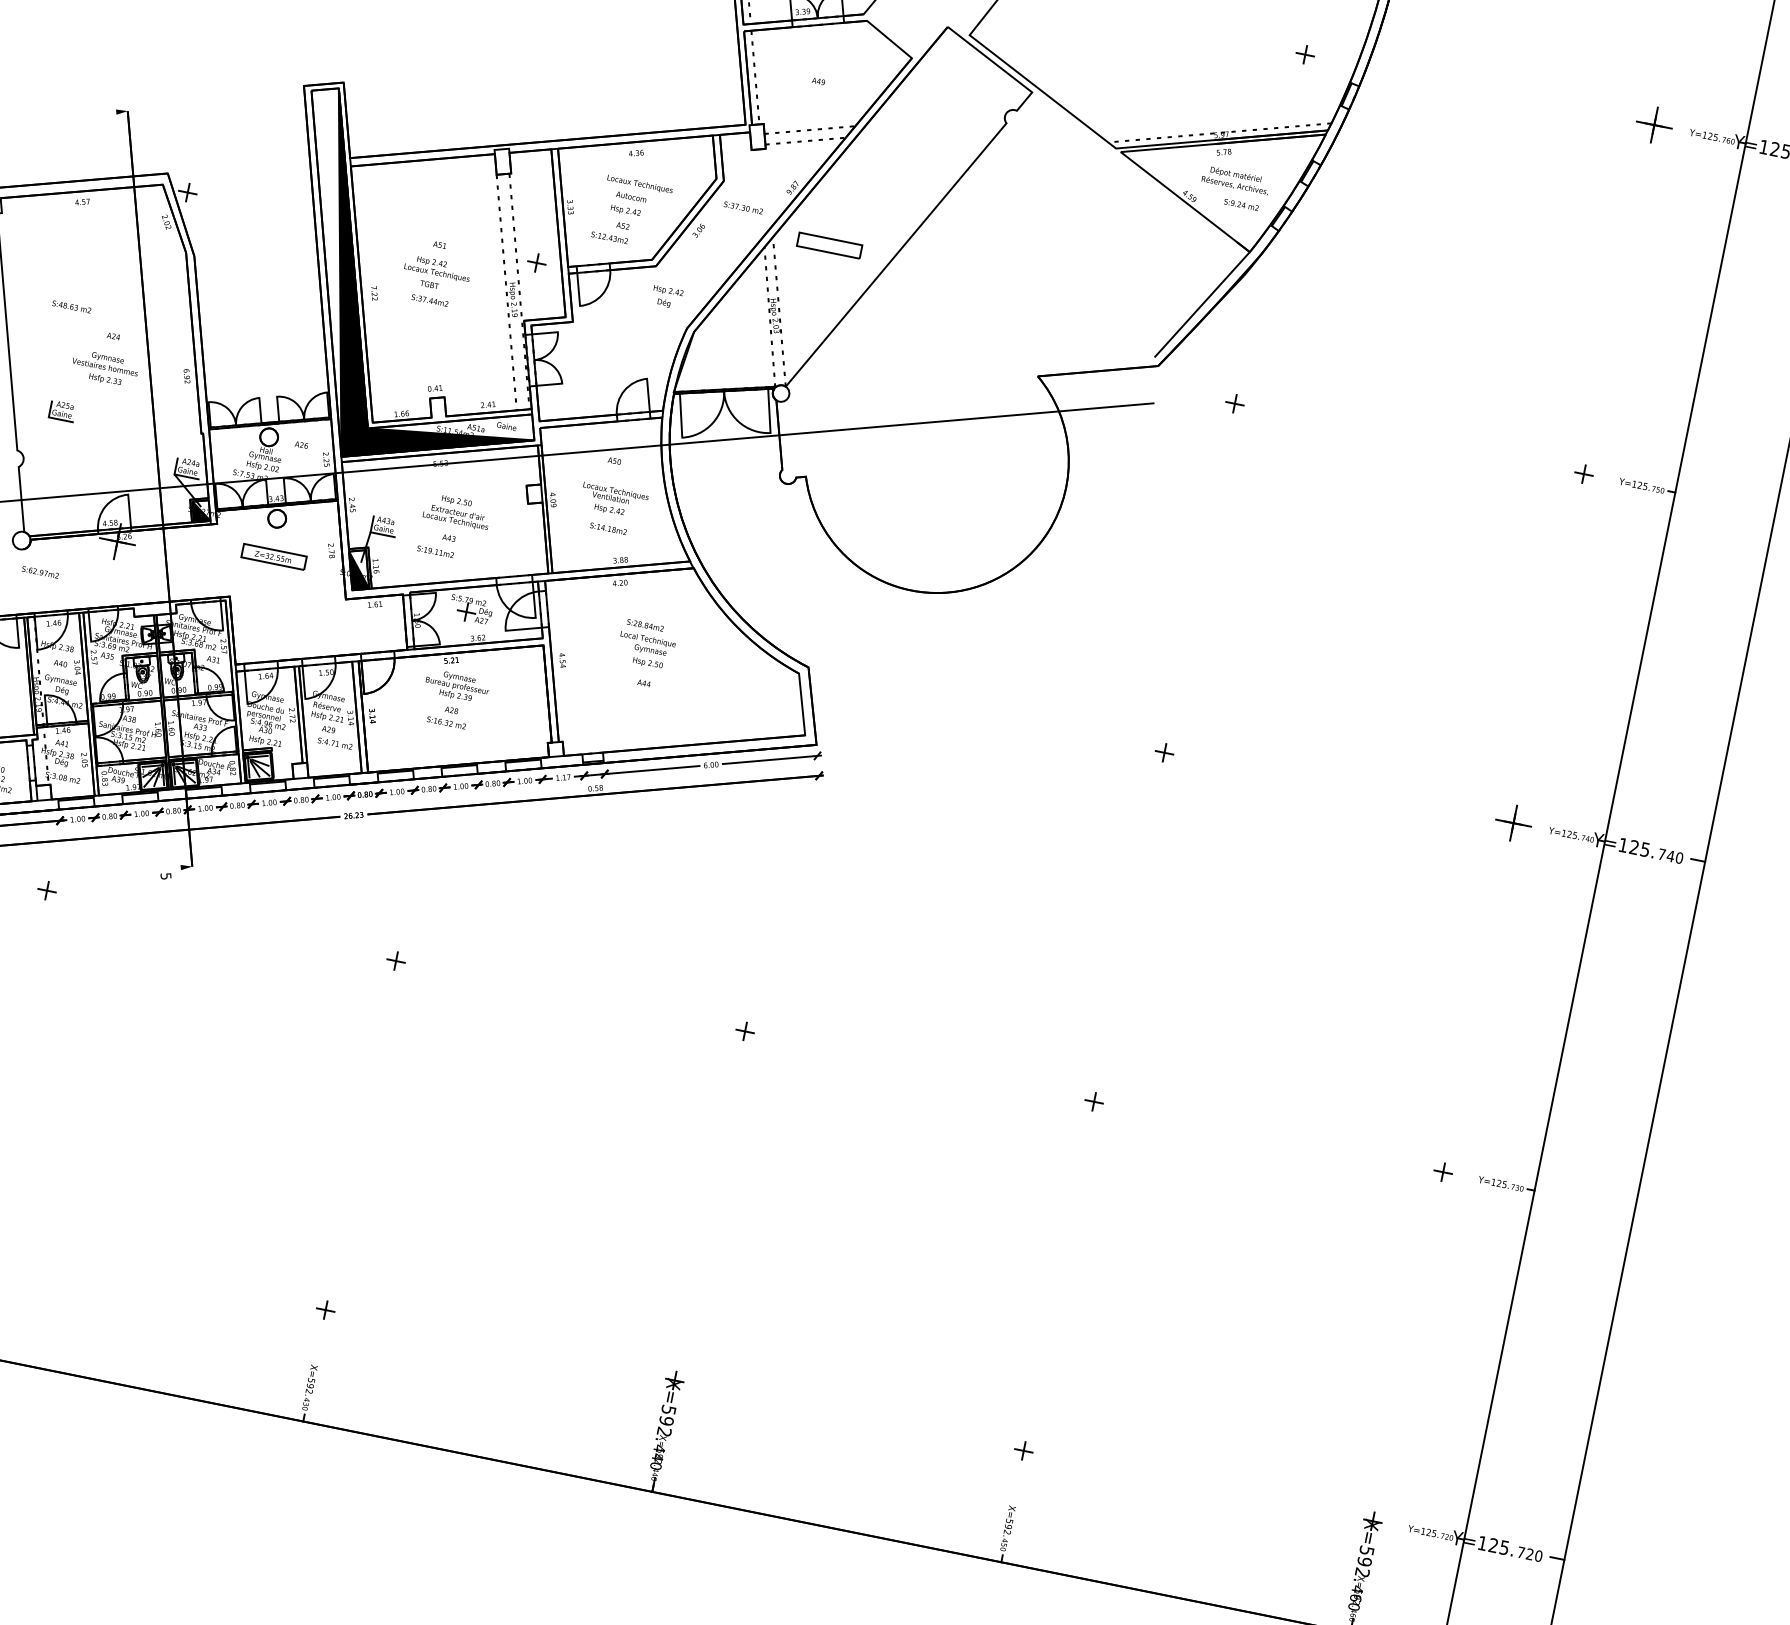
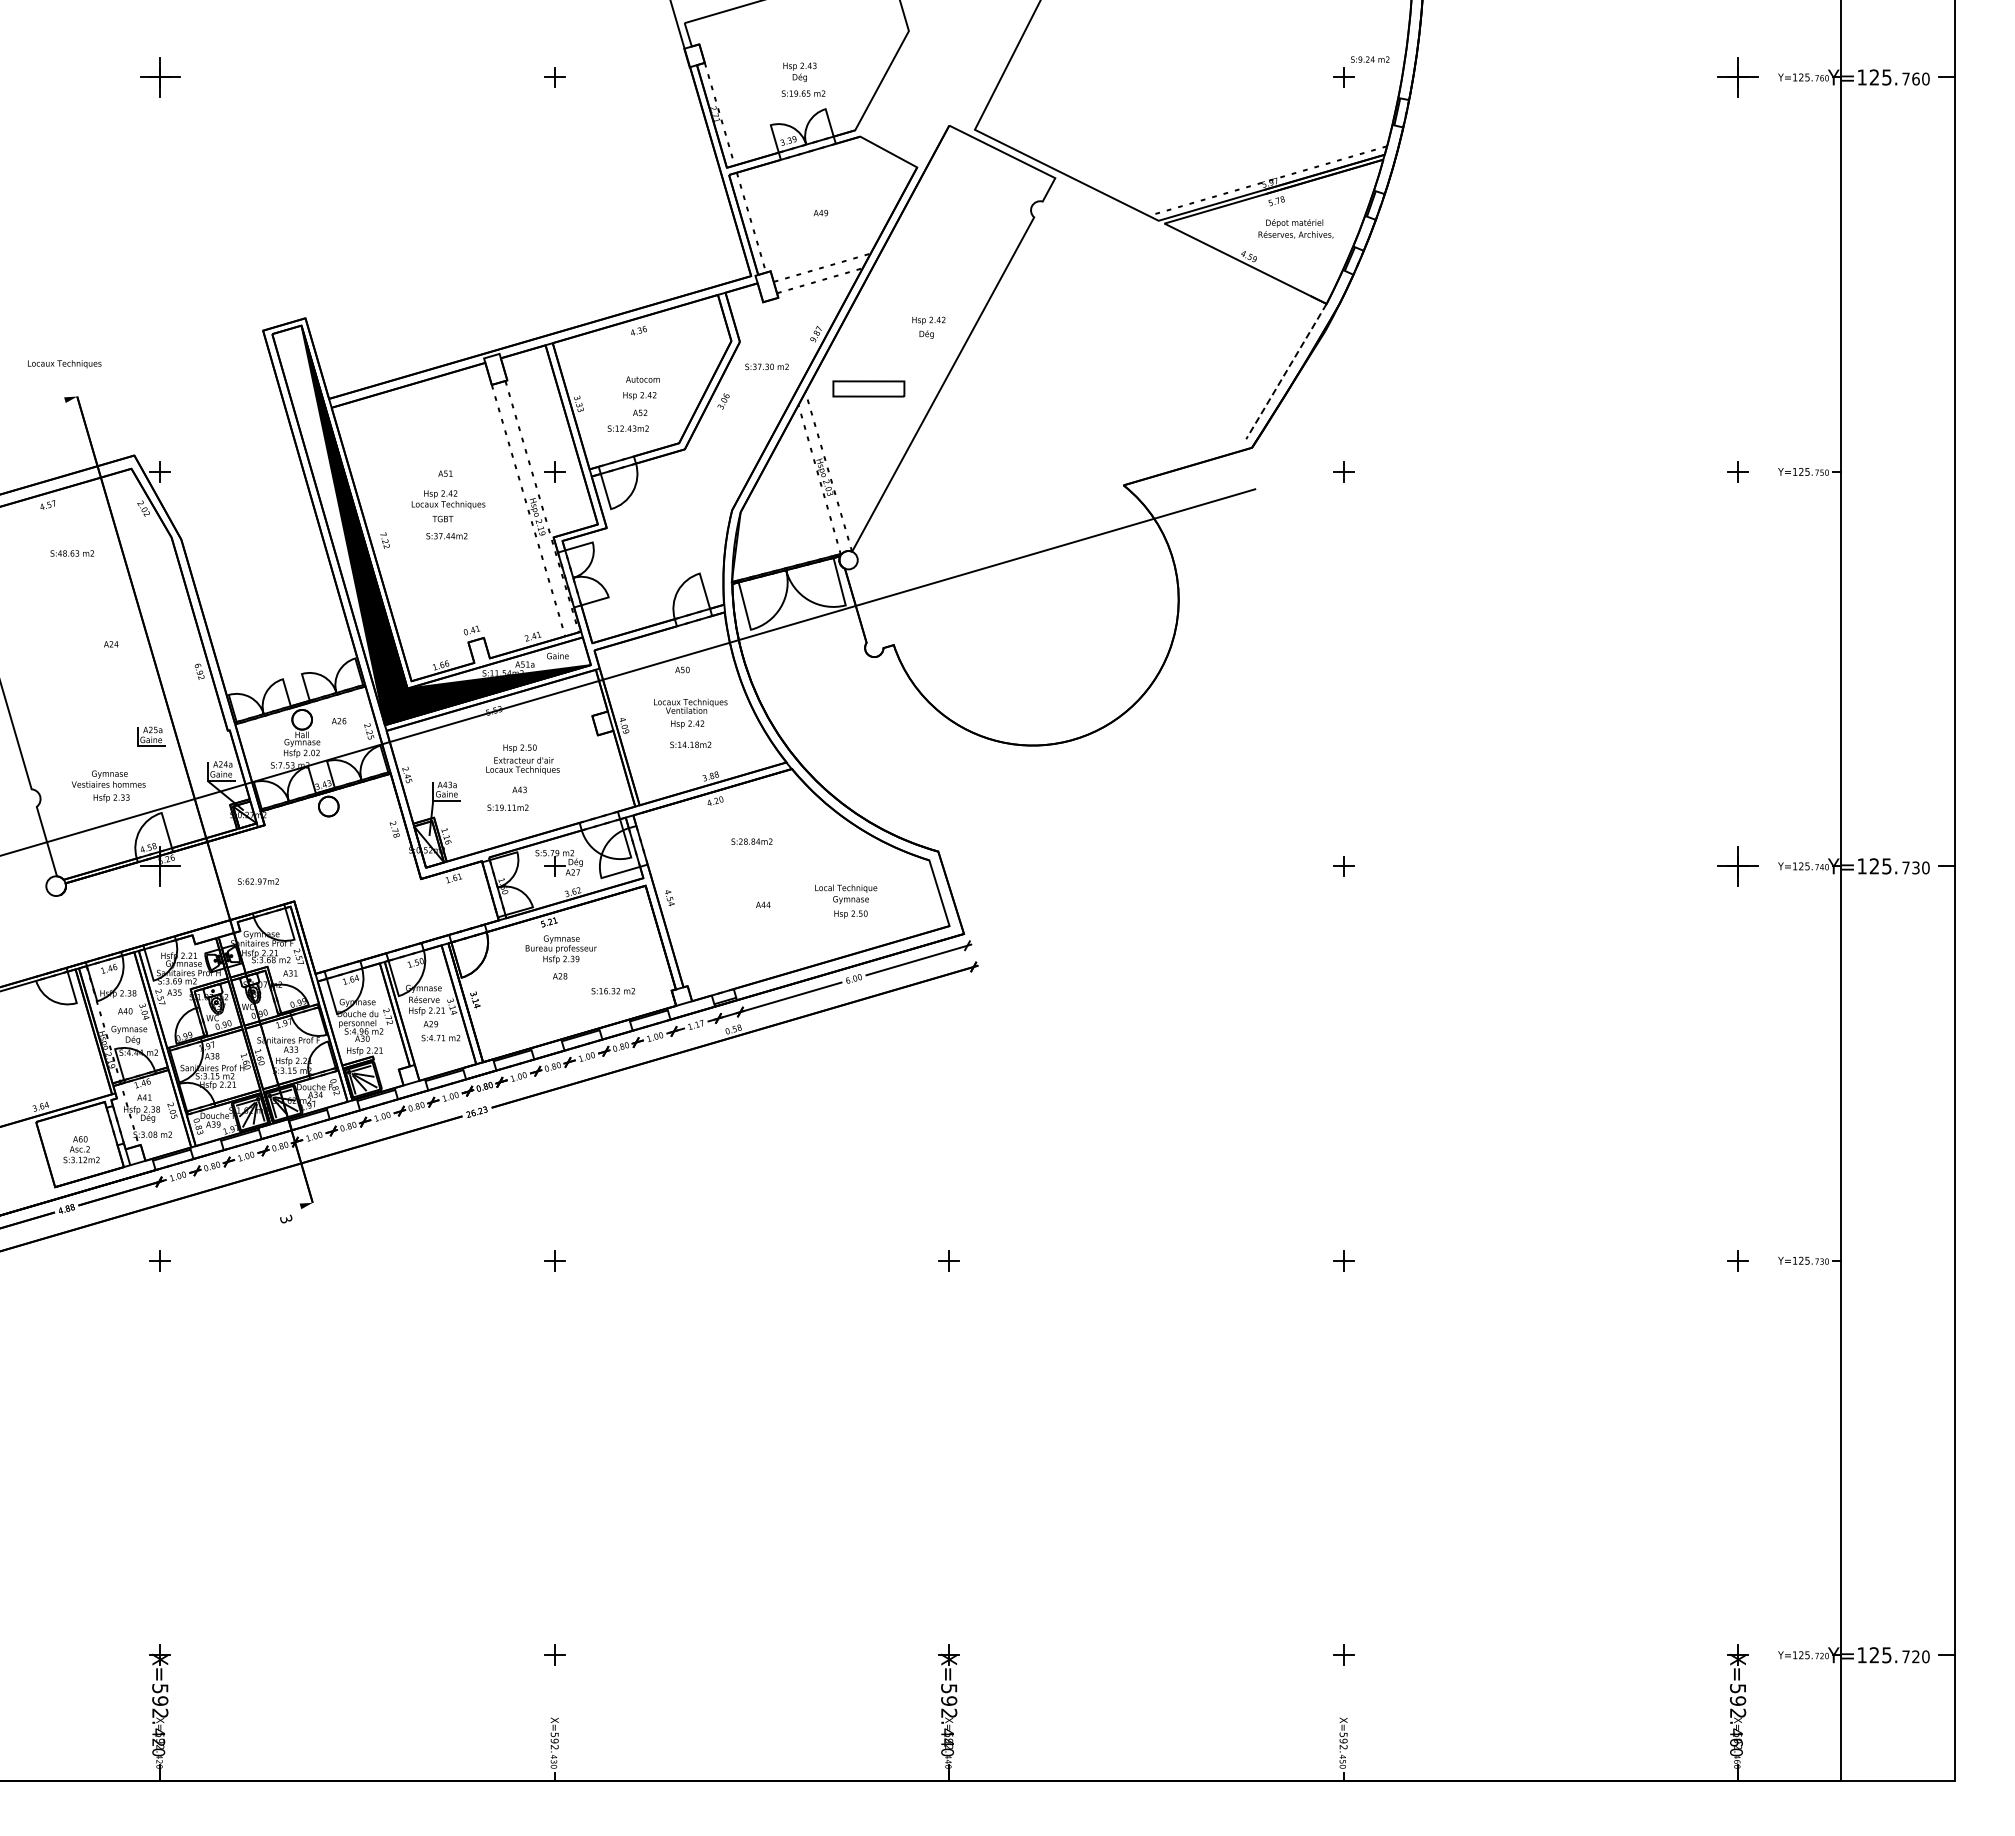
text: (639, 184) -> (64, 364), moved
text: (1241, 204) -> (1370, 59), moved
text: (666, 297) -> (928, 327), moved
line: (1202, 304) -> (1286, 371), solid -> dashed
text: (71, 306) -> (71, 553), moved
text: (104, 368) -> (108, 786), moved
part: (62, 411) -> (151, 736), moved
fill: (200, 513) -> (244, 817), removed
part: (273, 556) -> (333, 848), removed
text: (40, 572) -> (258, 881), moved
fill: (359, 572) -> (429, 846), removed
text: (646, 651) -> (846, 901), moved
text: (445, 723) -> (612, 991), moved
text: (1670, 855) -> (1915, 867), 740 -> 730
text: (166, 875) -> (286, 1218), 5 -> 3

